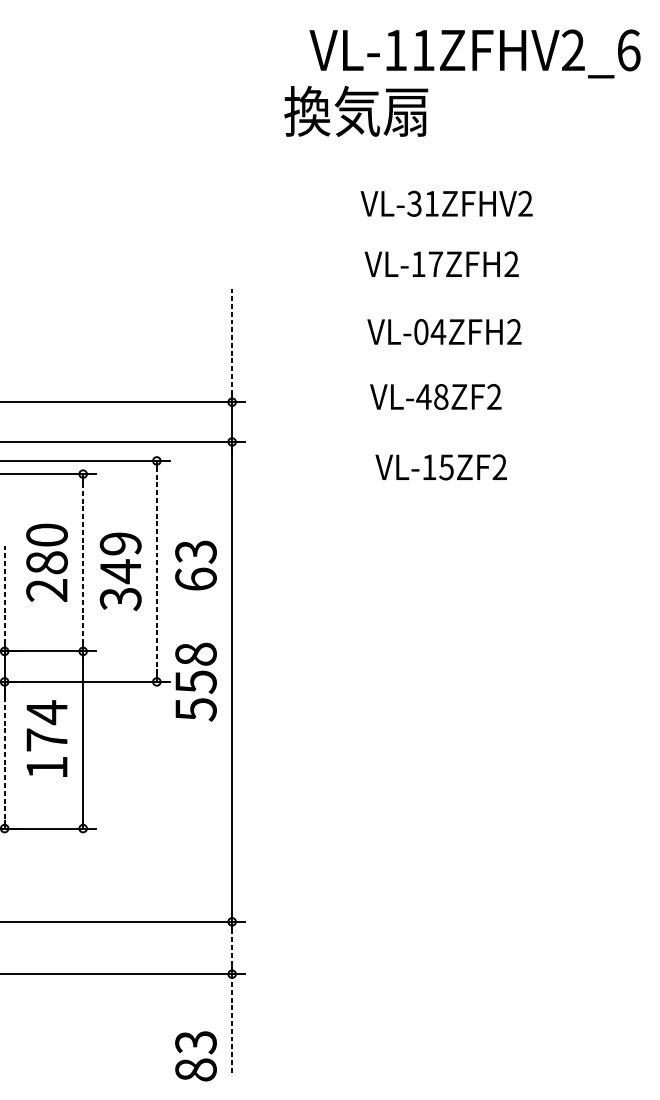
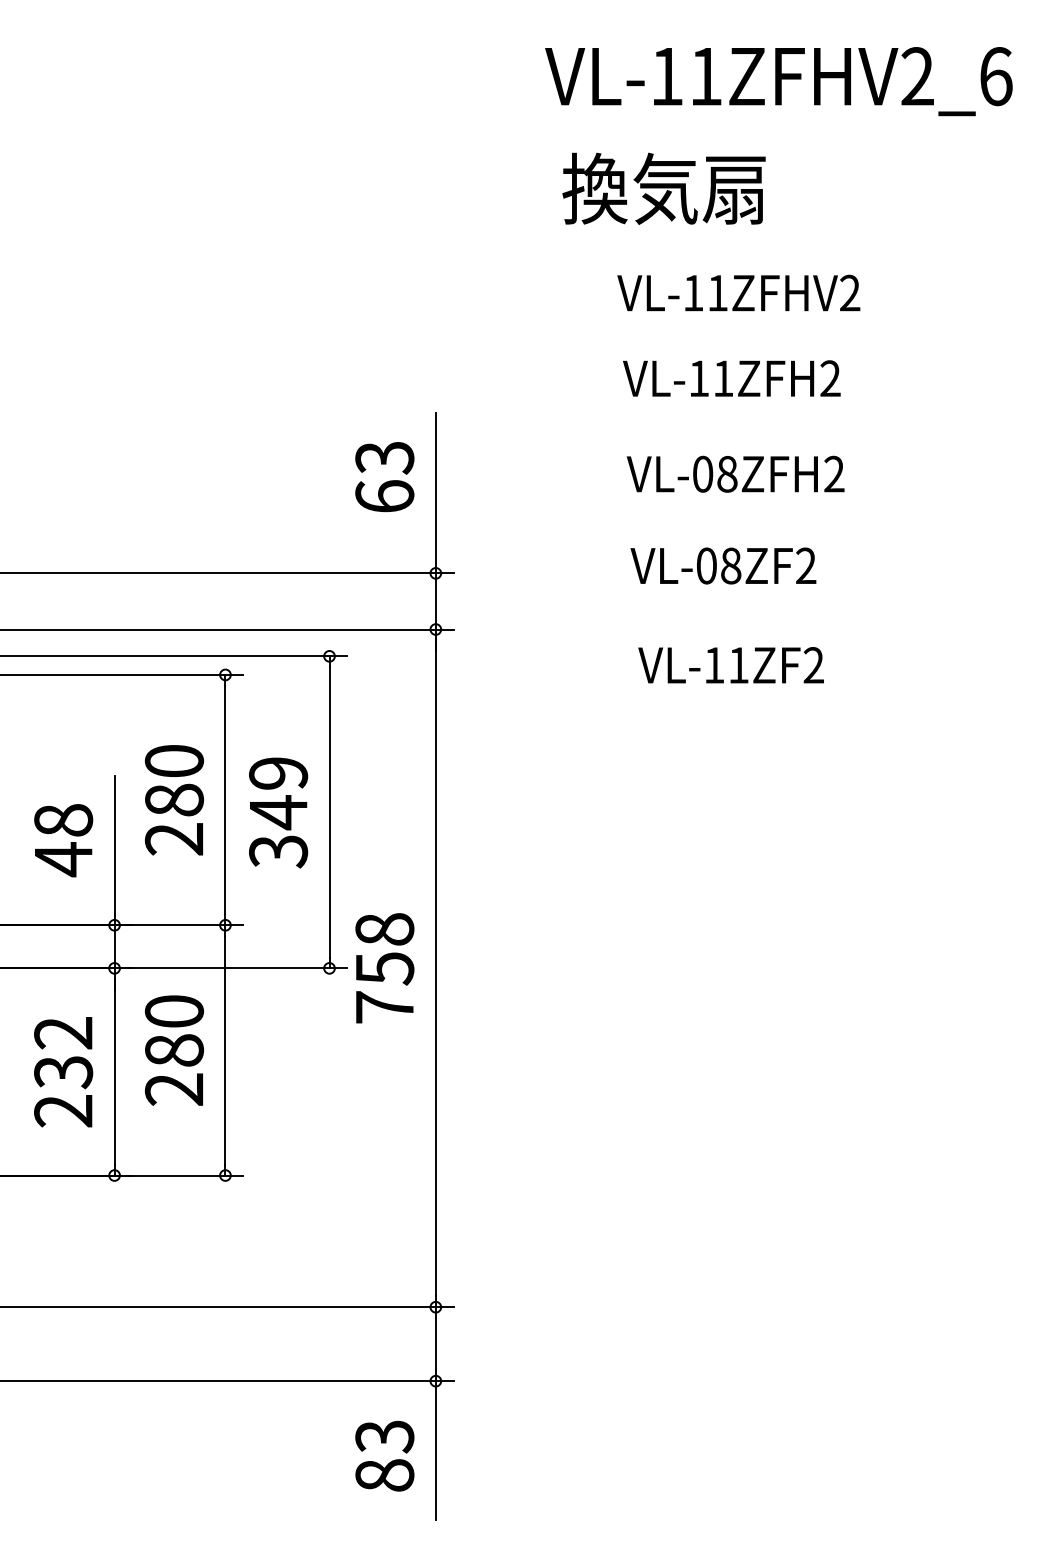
text: (355, 111) -> (663, 188), moved
text: (414, 203) -> (693, 292), VL-31ZFHV2 -> VL-11ZFHV2
text: (435, 264) -> (723, 378), VL-17ZFH2 -> VL-11ZFH2
text: (438, 332) -> (727, 474), VL-04ZFH2 -> VL-08ZFH2
line: (231, 341) -> (435, 487), dashed -> solid
text: (423, 396) -> (706, 565), VL-48ZF2 -> VL-08ZF2
text: (446, 467) -> (738, 665), VL-15ZF2 -> VL-11ZF2
line: (83, 562) -> (225, 799), dashed -> solid
text: (195, 565) -> (384, 477), moved
line: (156, 570) -> (329, 811), dashed -> solid
line: (4, 594) -> (114, 844), dashed -> solid
text: (196, 709) -> (385, 1007), 558 -> 758
text: (47, 739) -> (174, 1049), 174 -> 280
line: (4, 754) -> (114, 1071), dashed -> solid
line: (231, 948) -> (435, 1344), dashed -> solid
line: (231, 1024) -> (435, 1451), dashed -> solid
text: (195, 1055) -> (384, 1455), moved

